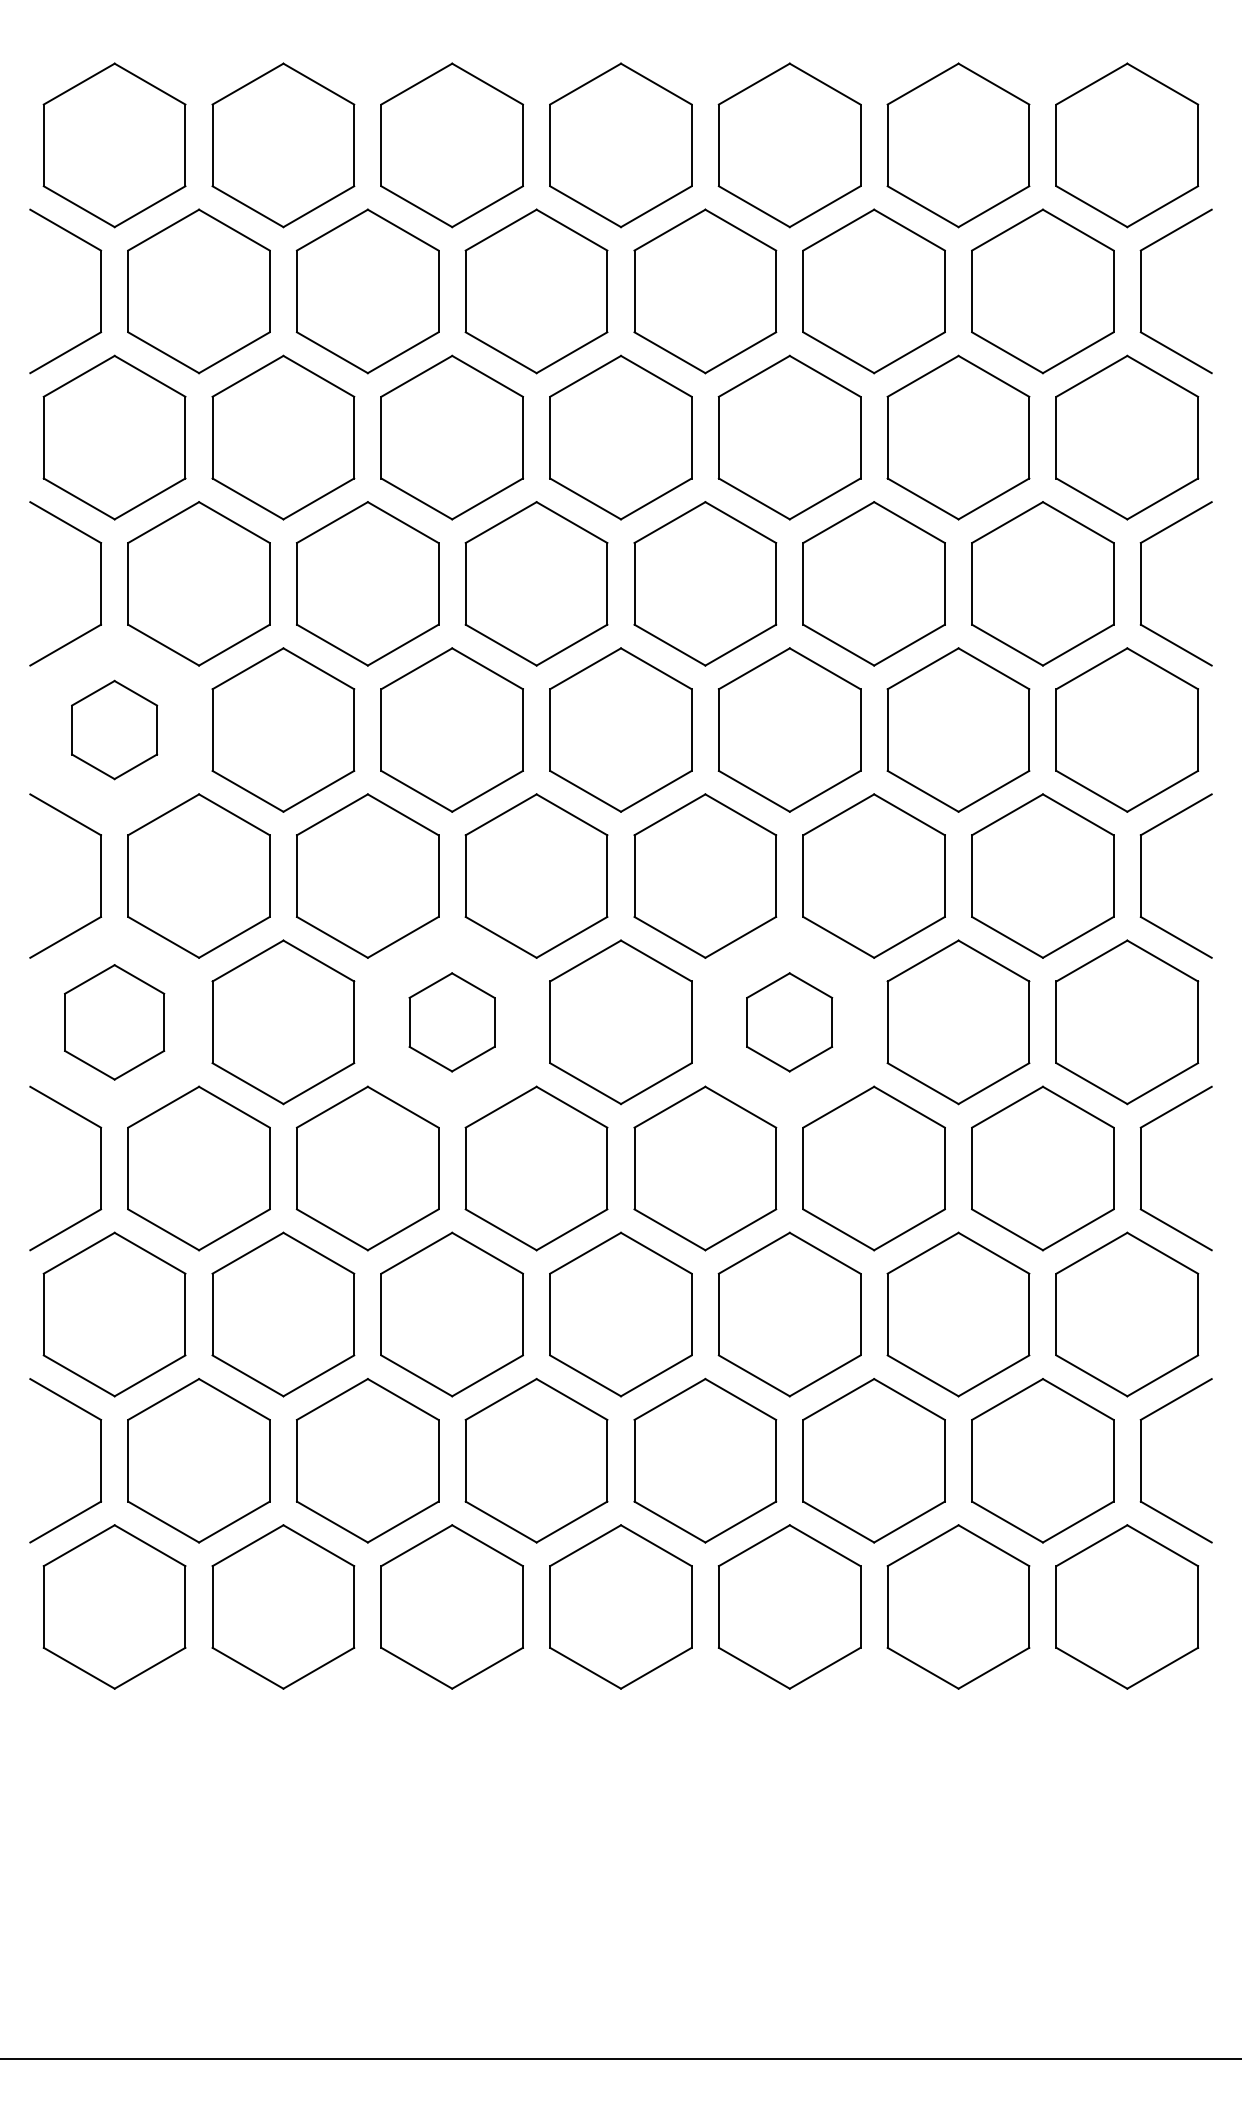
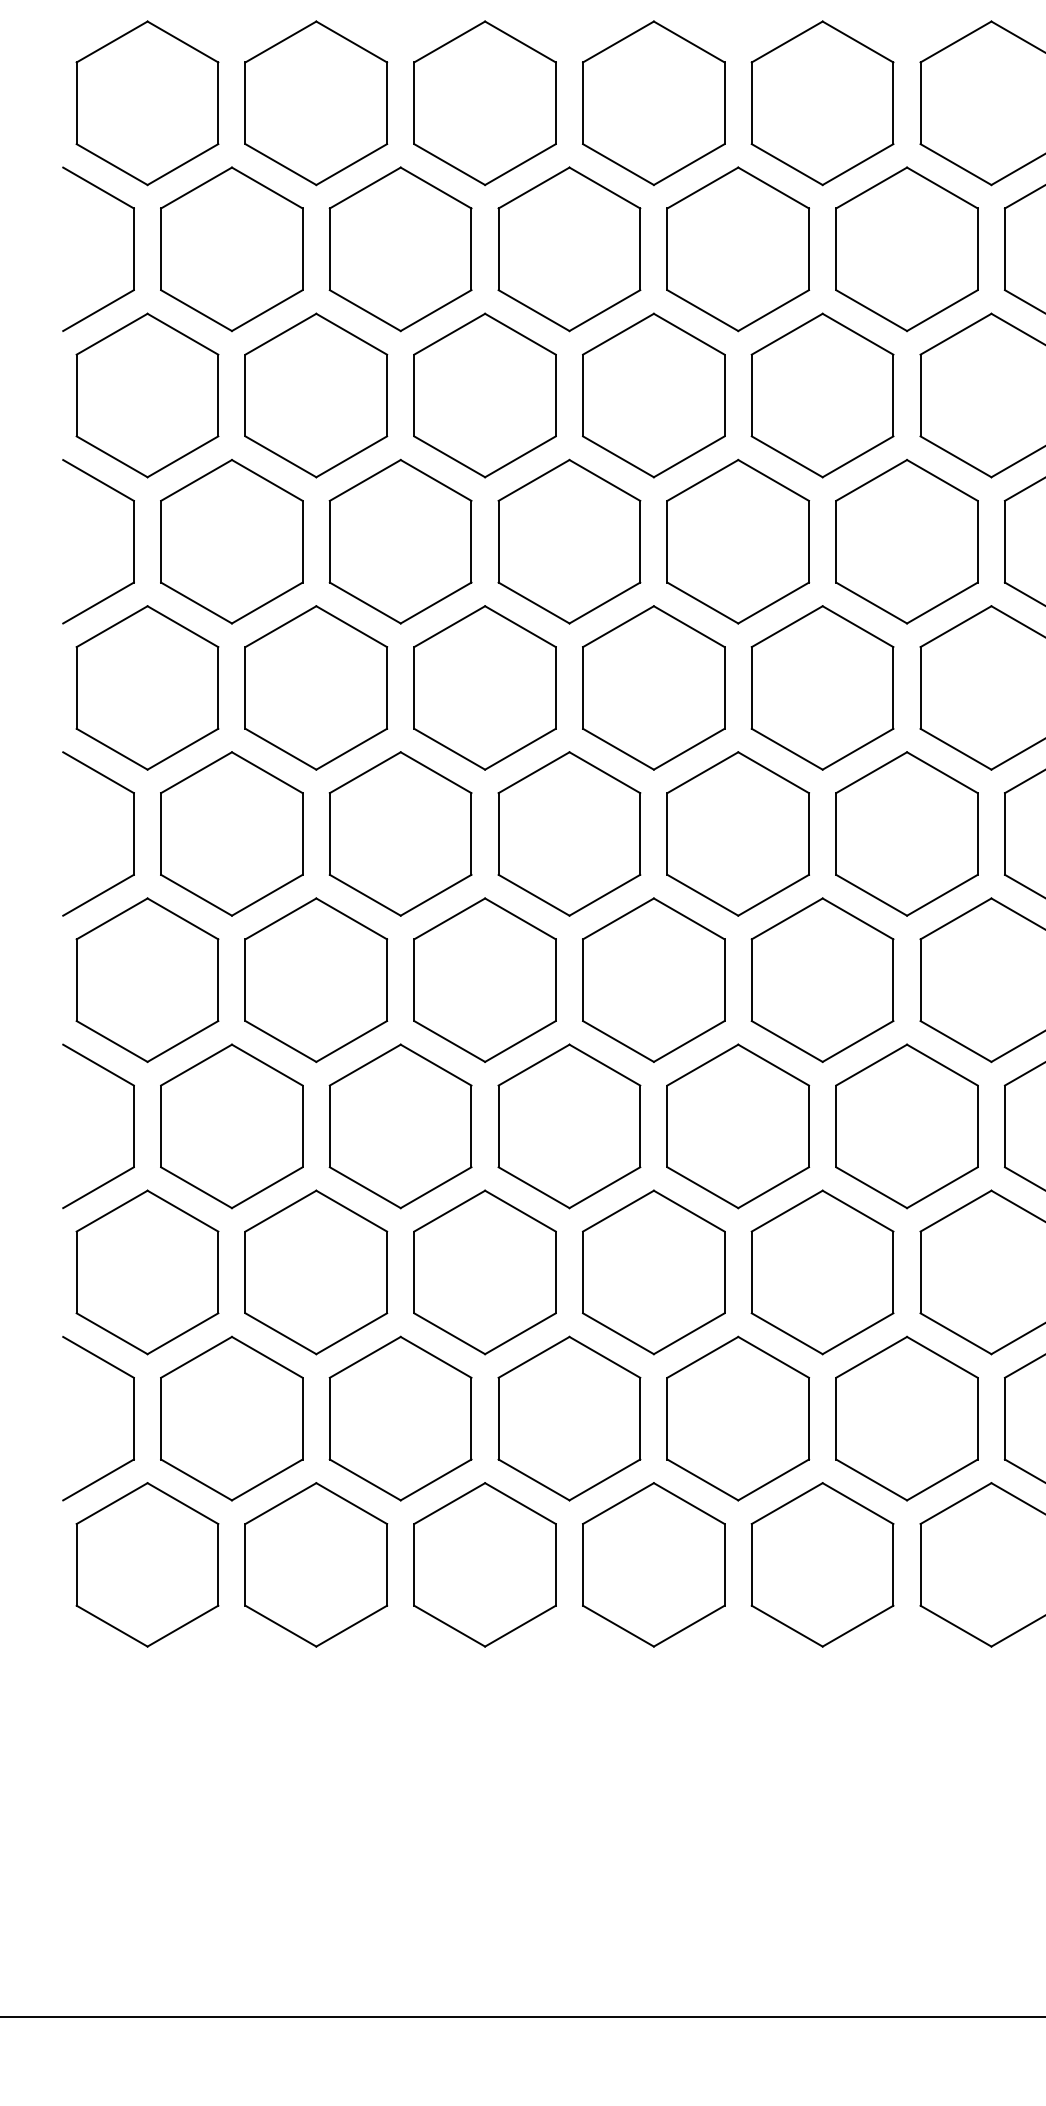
part: (114, 729) -> (147, 687), size x1.67
part: (114, 1022) -> (147, 980), size x1.43
part: (451, 1022) -> (484, 980), size x1.67
part: (789, 1022) -> (822, 980), size x1.67

